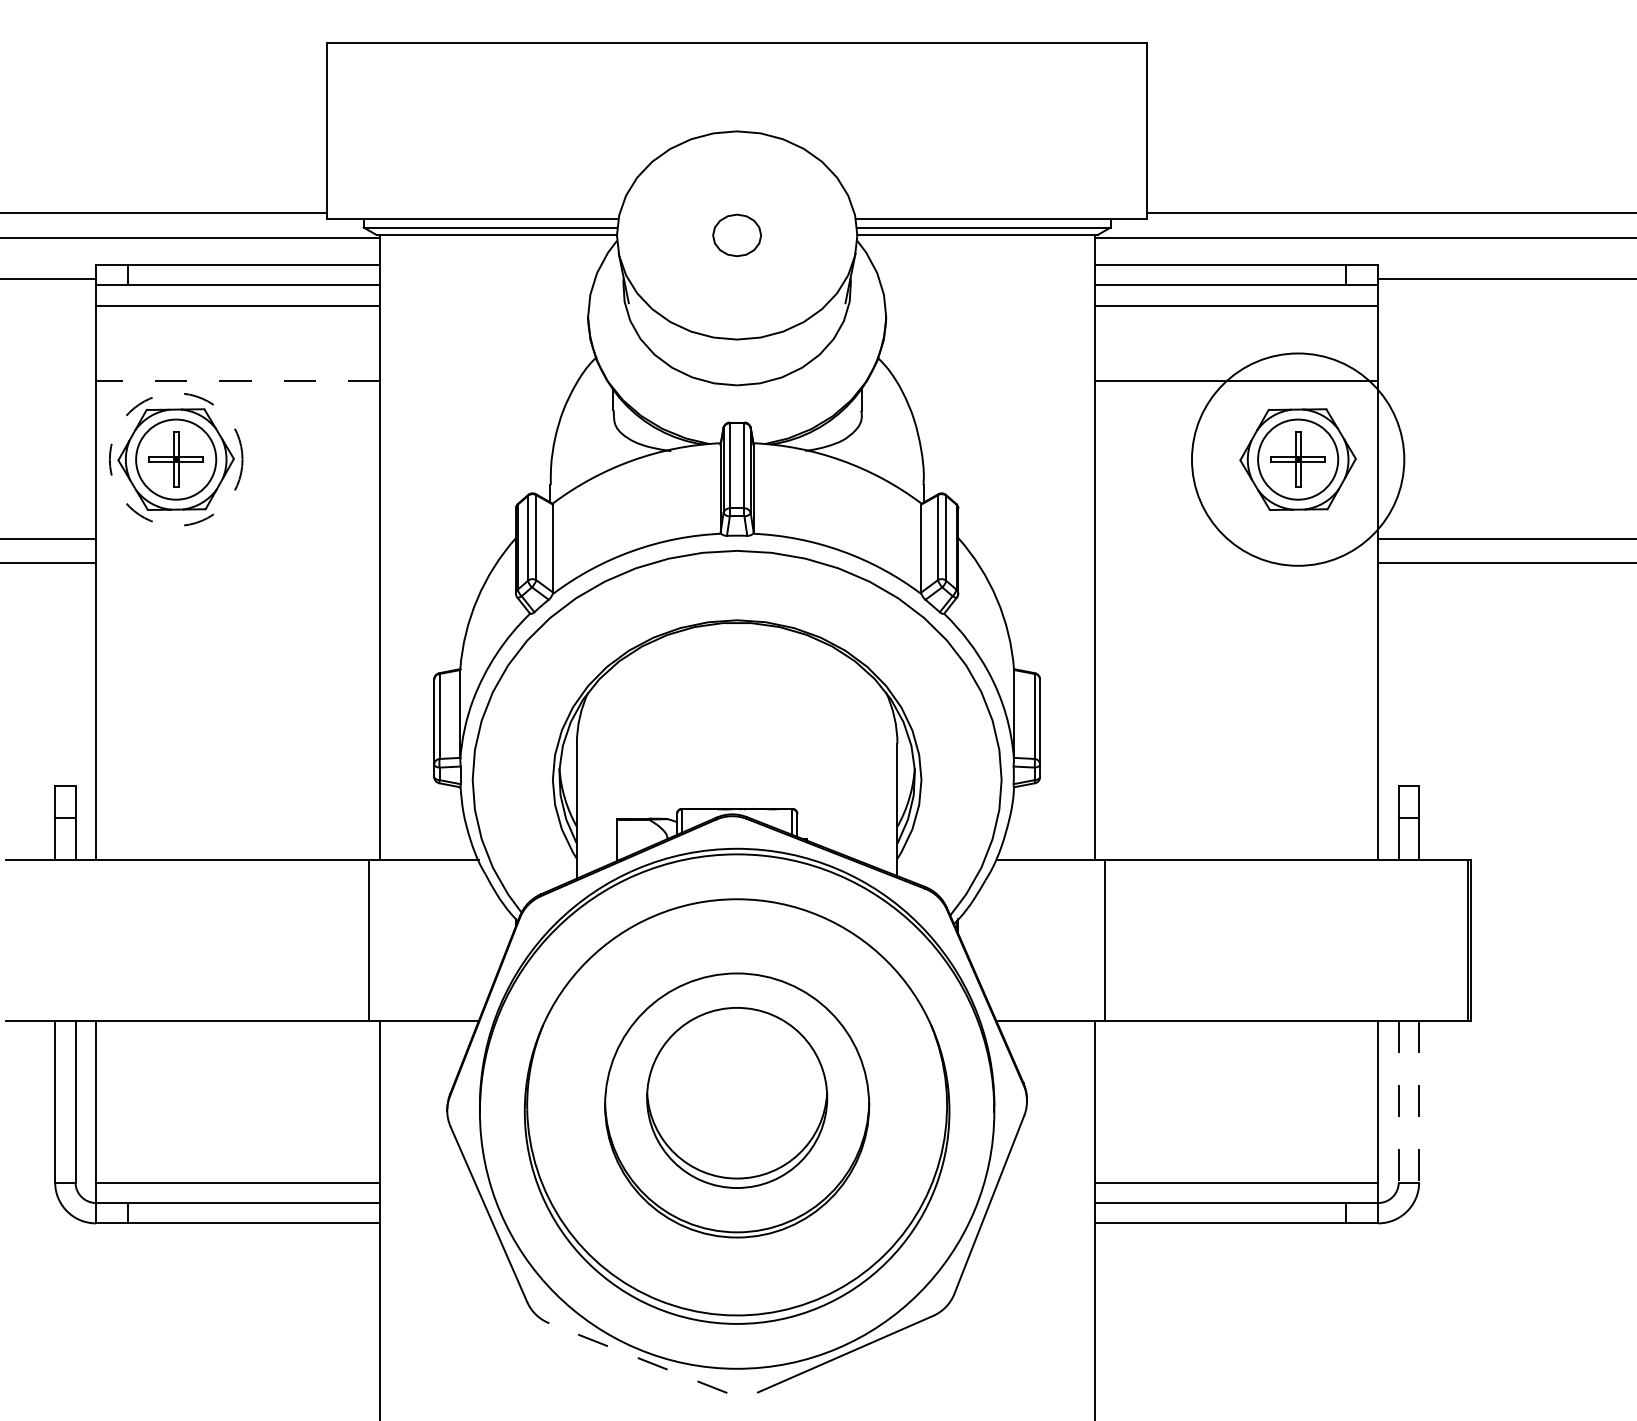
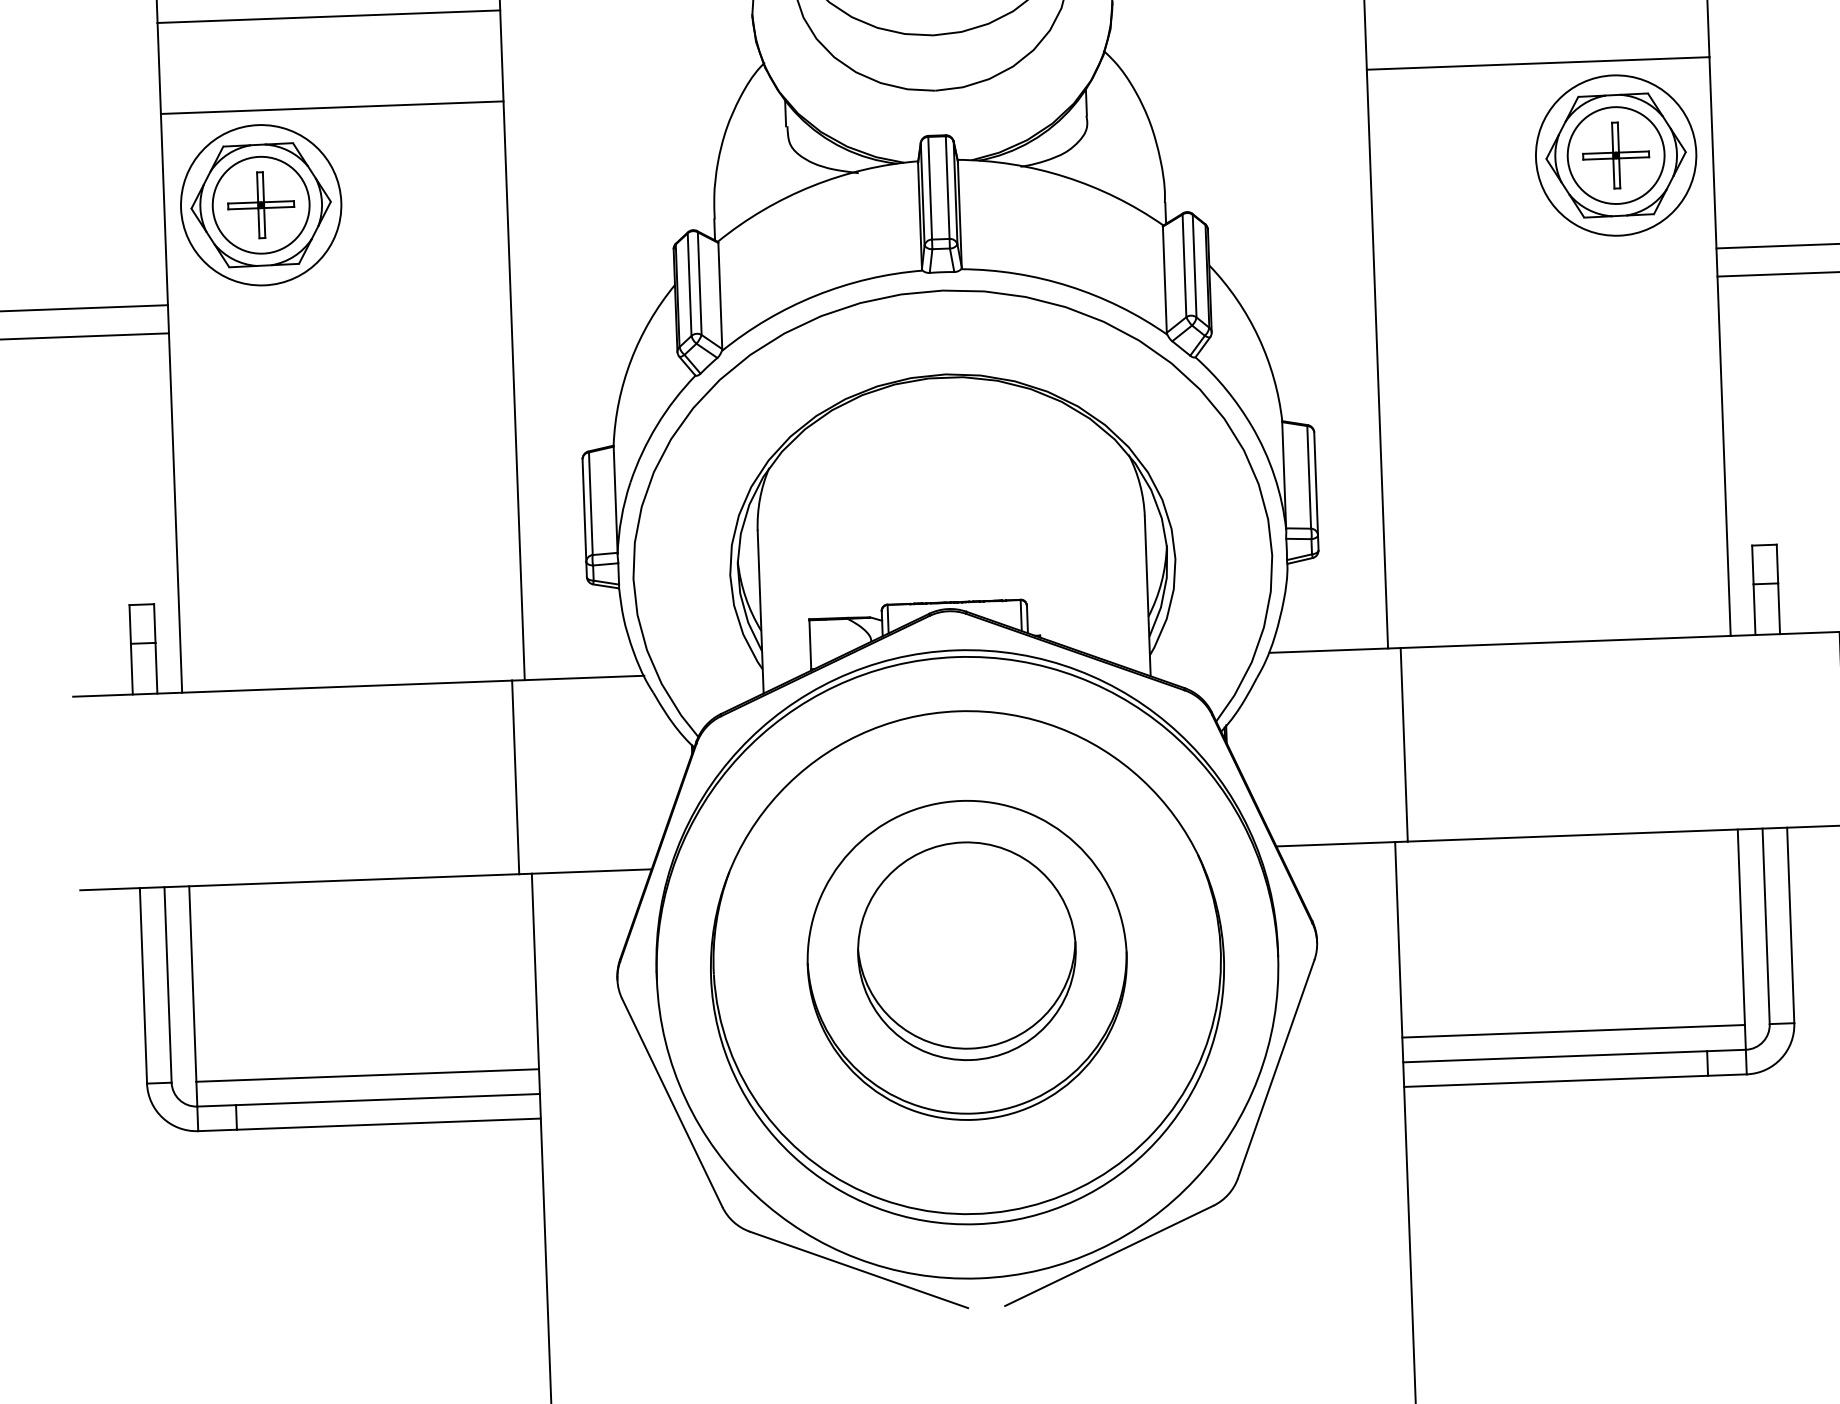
line: (237, 381) -> (331, 108), dashed -> solid
circle: (175, 459) -> (260, 205), dashed -> solid
circle: (1297, 459) -> (1615, 155), size x0.62
line: (1398, 1101) -> (1765, 926), dashed -> solid
line: (1419, 1101) -> (1791, 925), dashed -> solid
line: (638, 1358) -> (859, 1270), dashed -> solid

